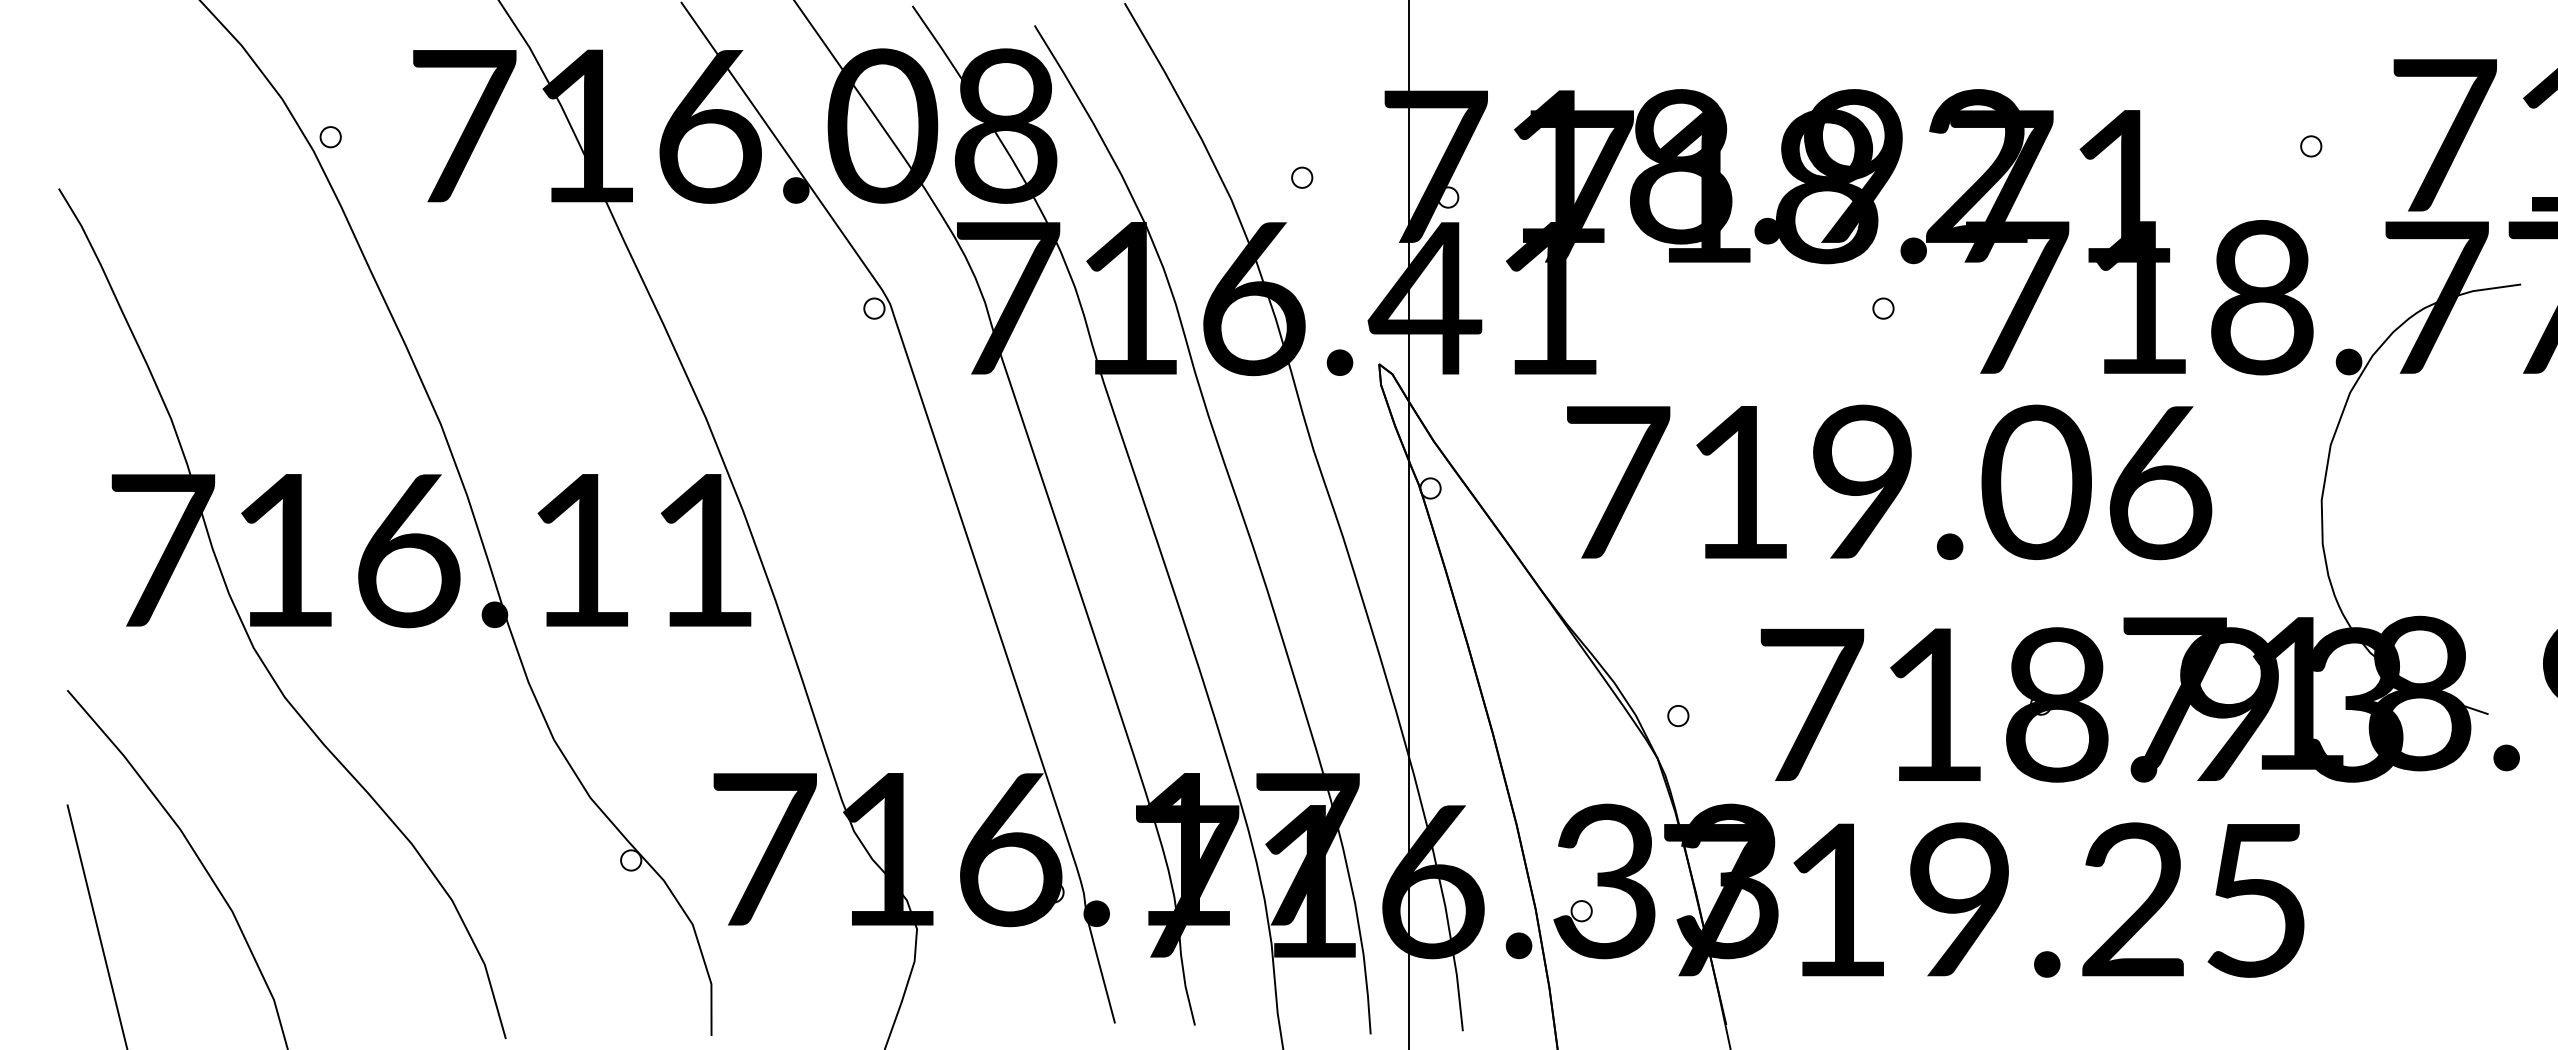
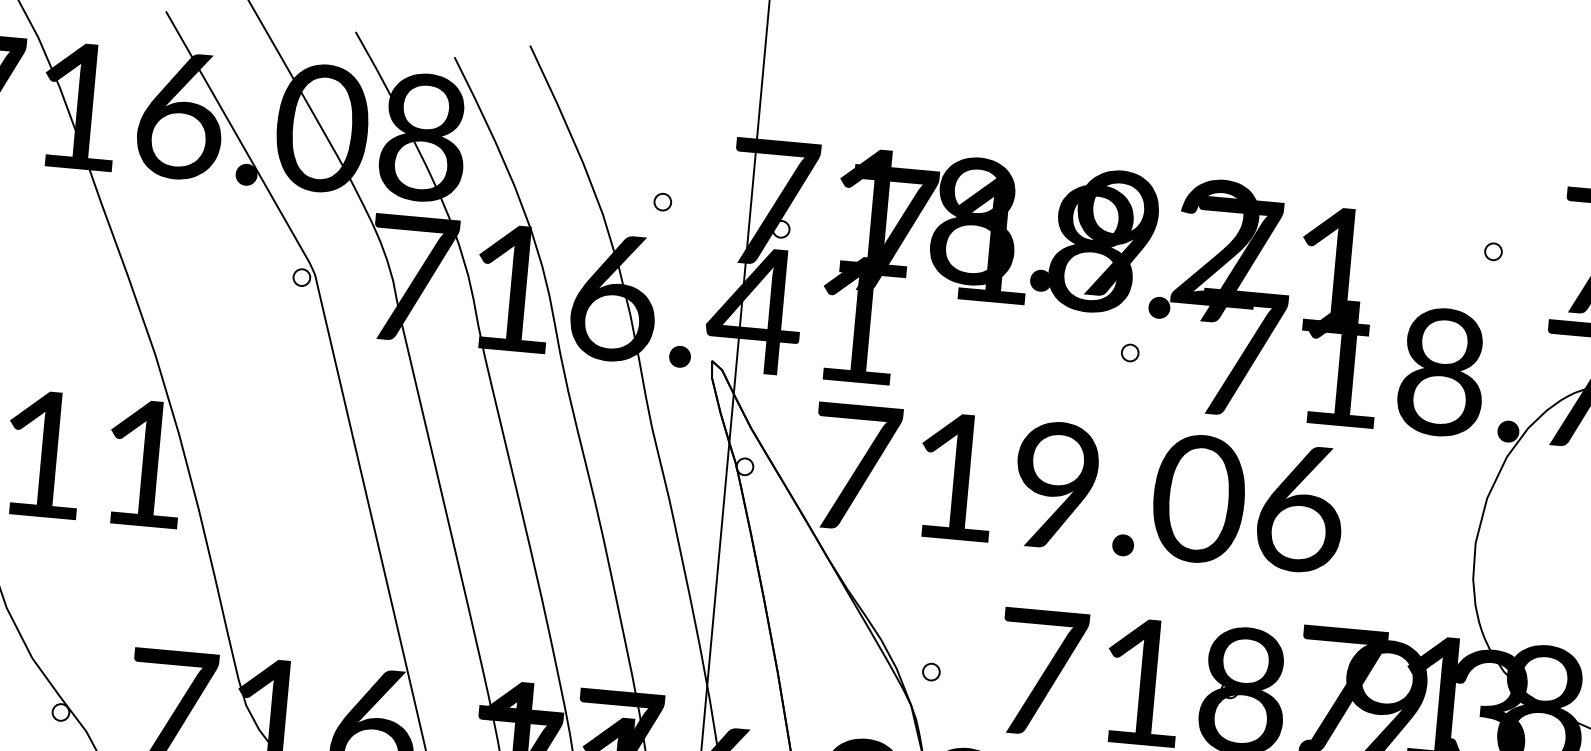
text: (1889, 482) -> (1078, 488), moved

